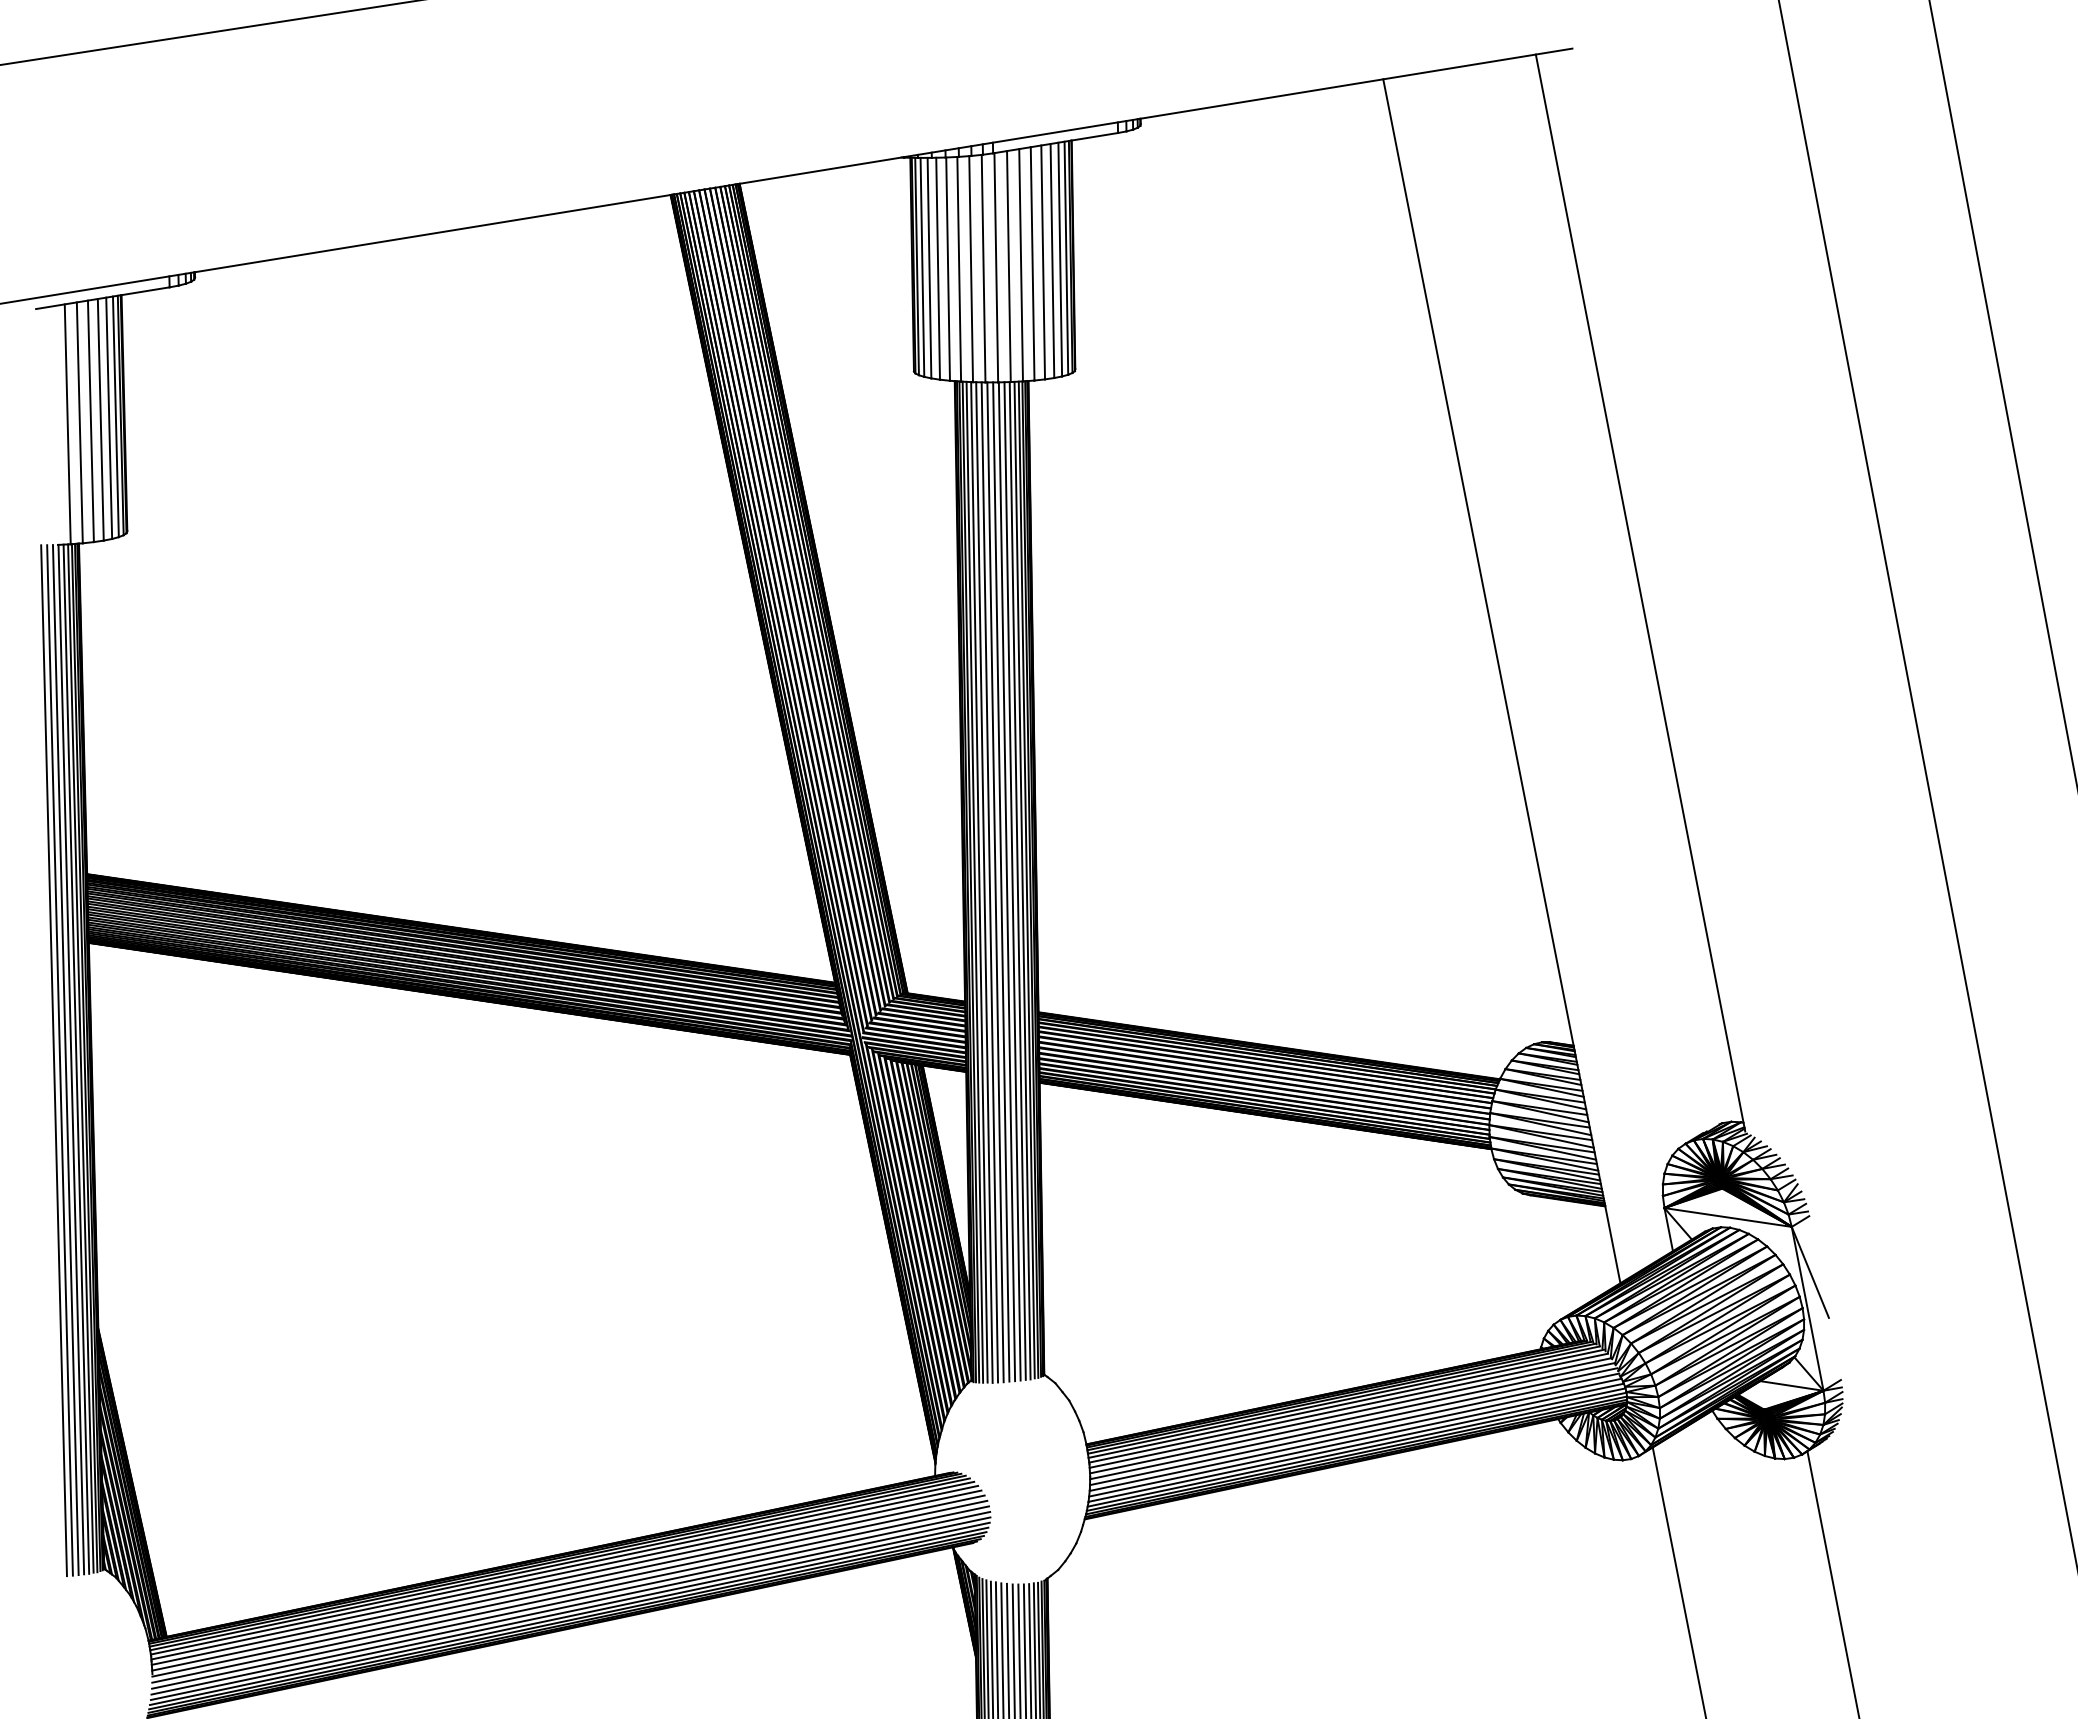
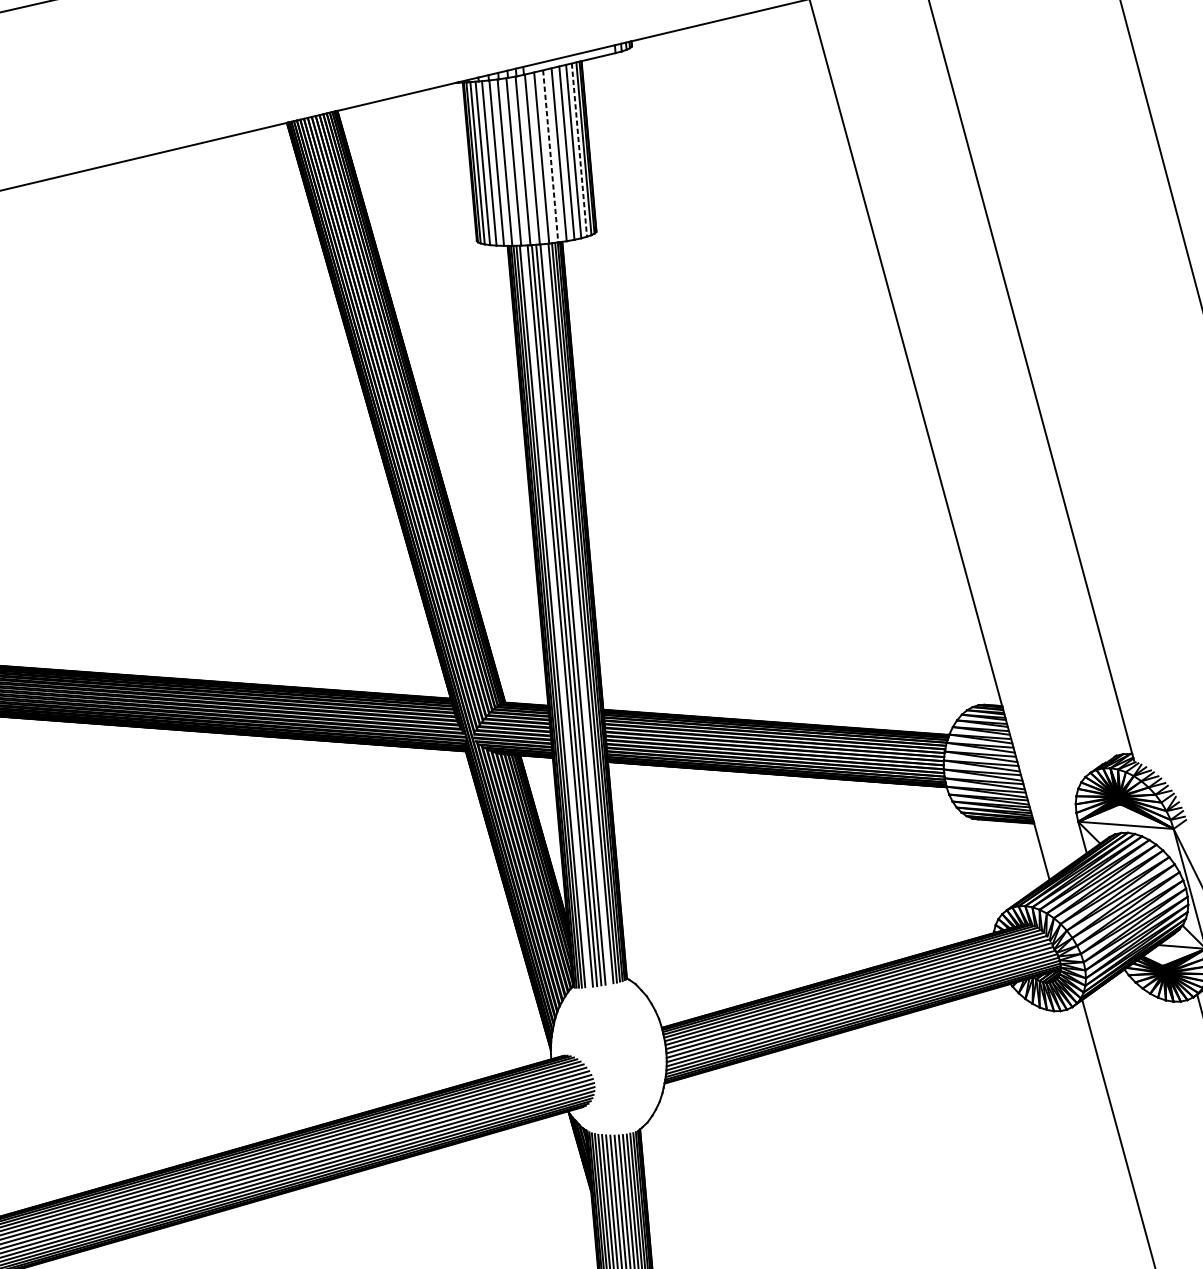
line: (1060, 259) -> (579, 150), solid -> dashed
line: (1021, 265) -> (550, 156), solid -> dashed
line: (1012, 881) -> (577, 614), removed
line: (984, 882) -> (556, 616), removed

